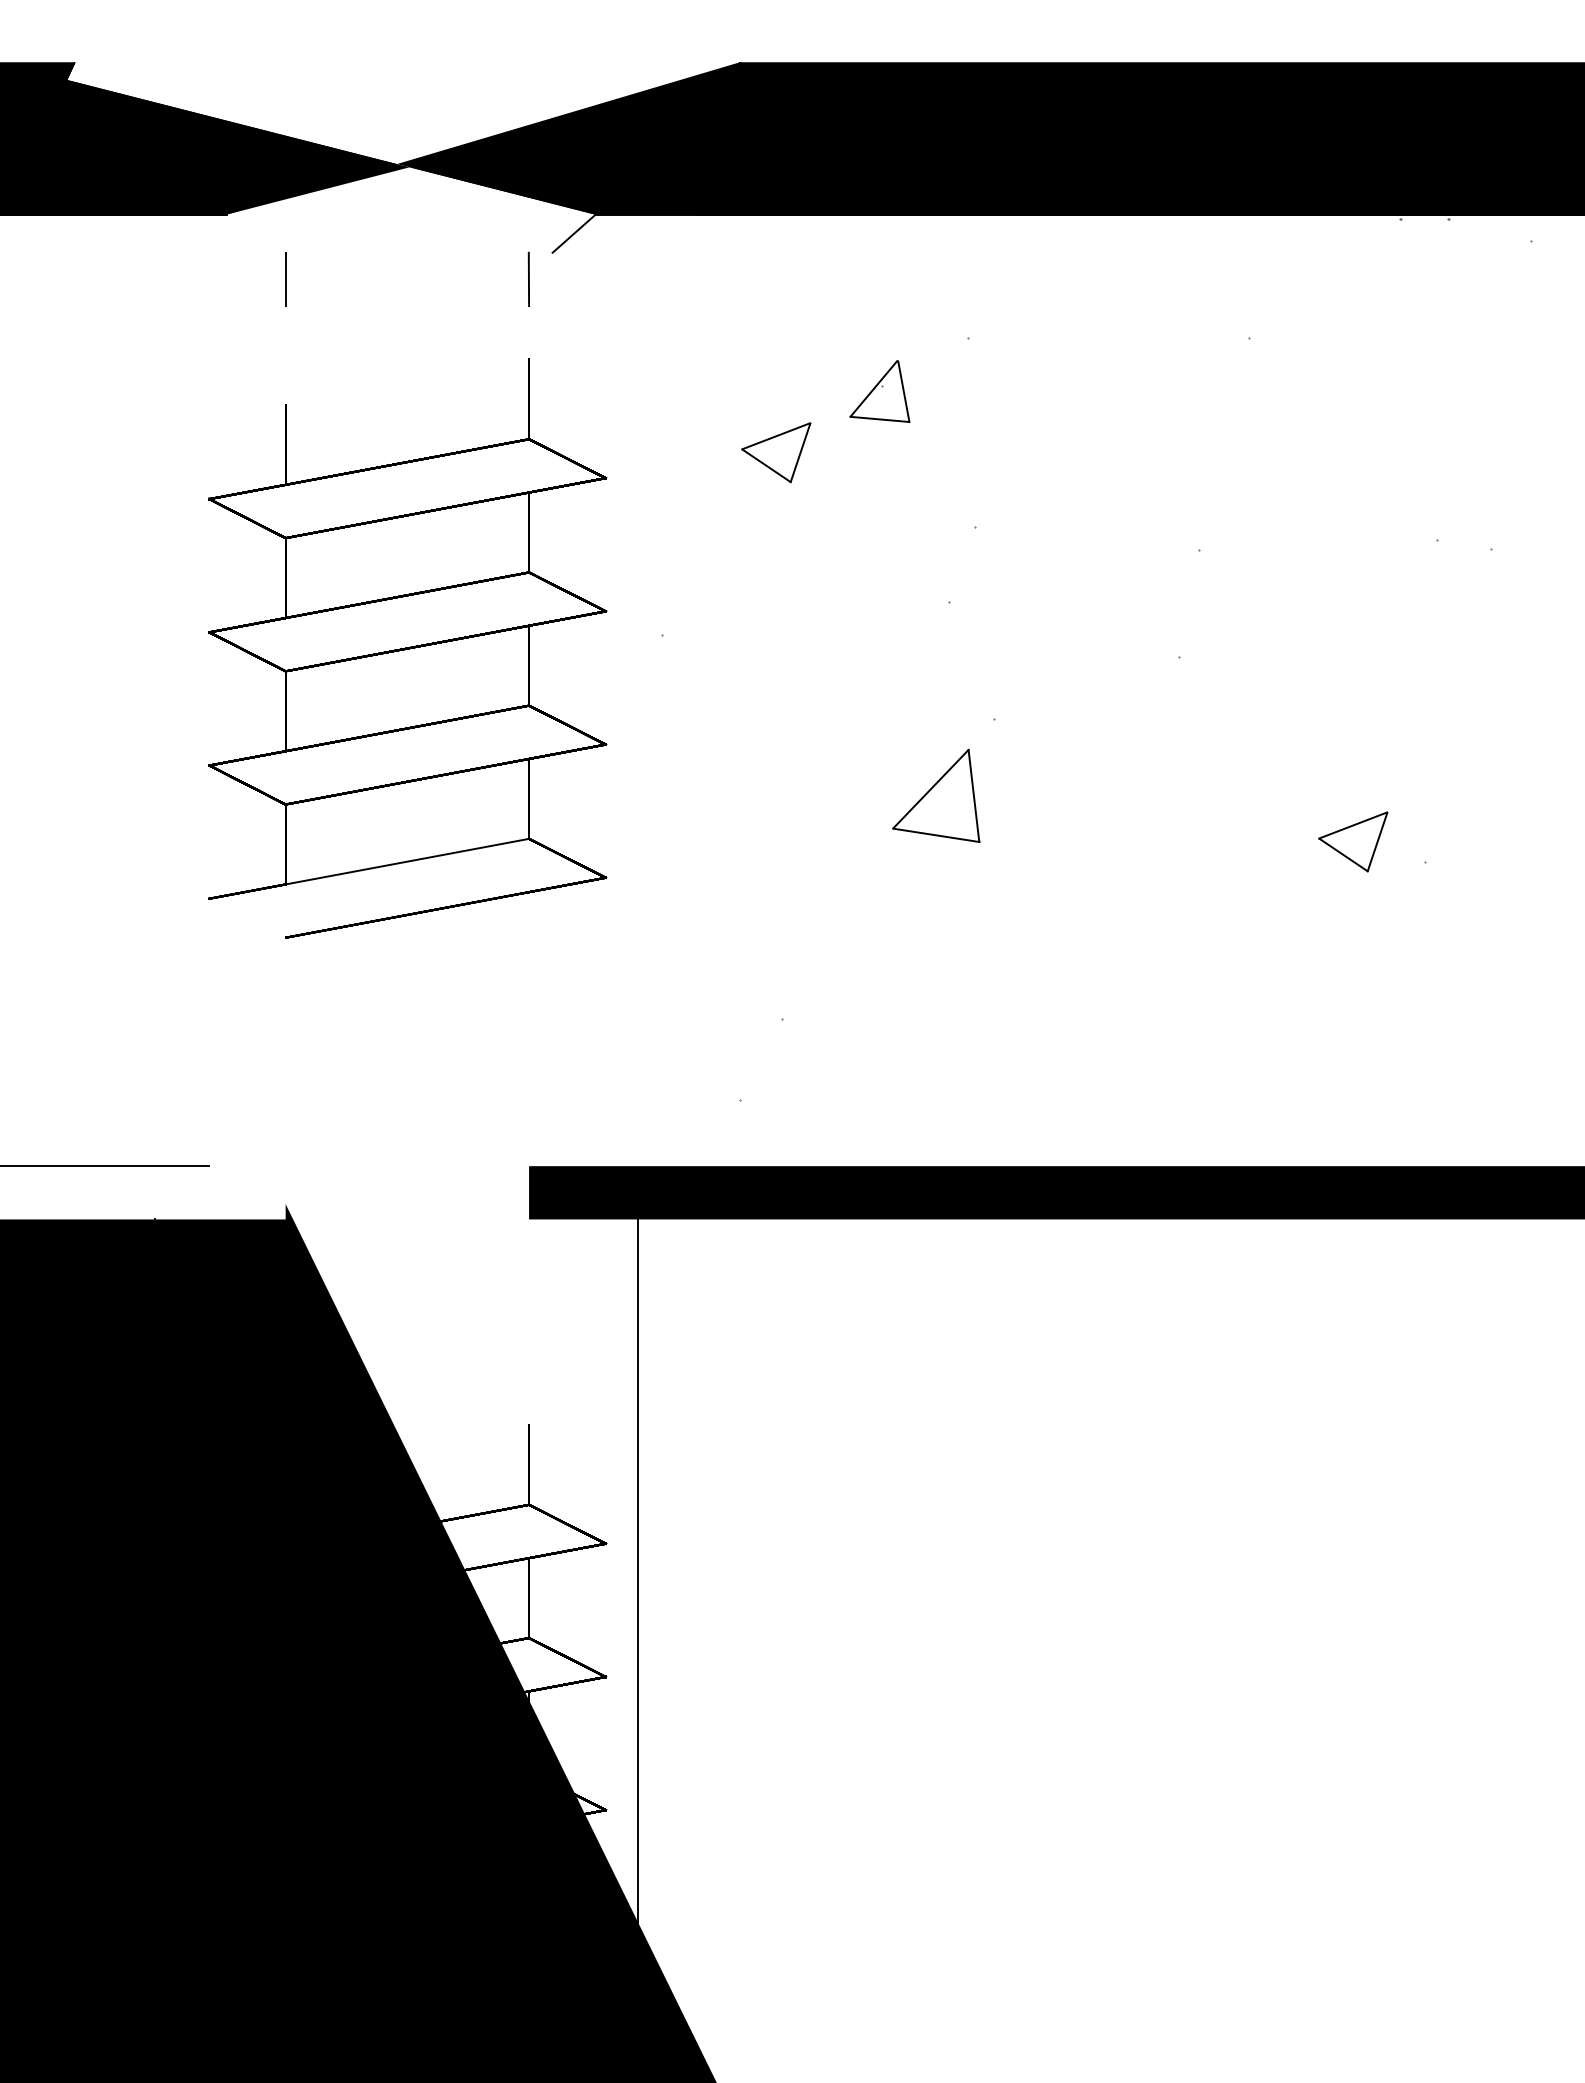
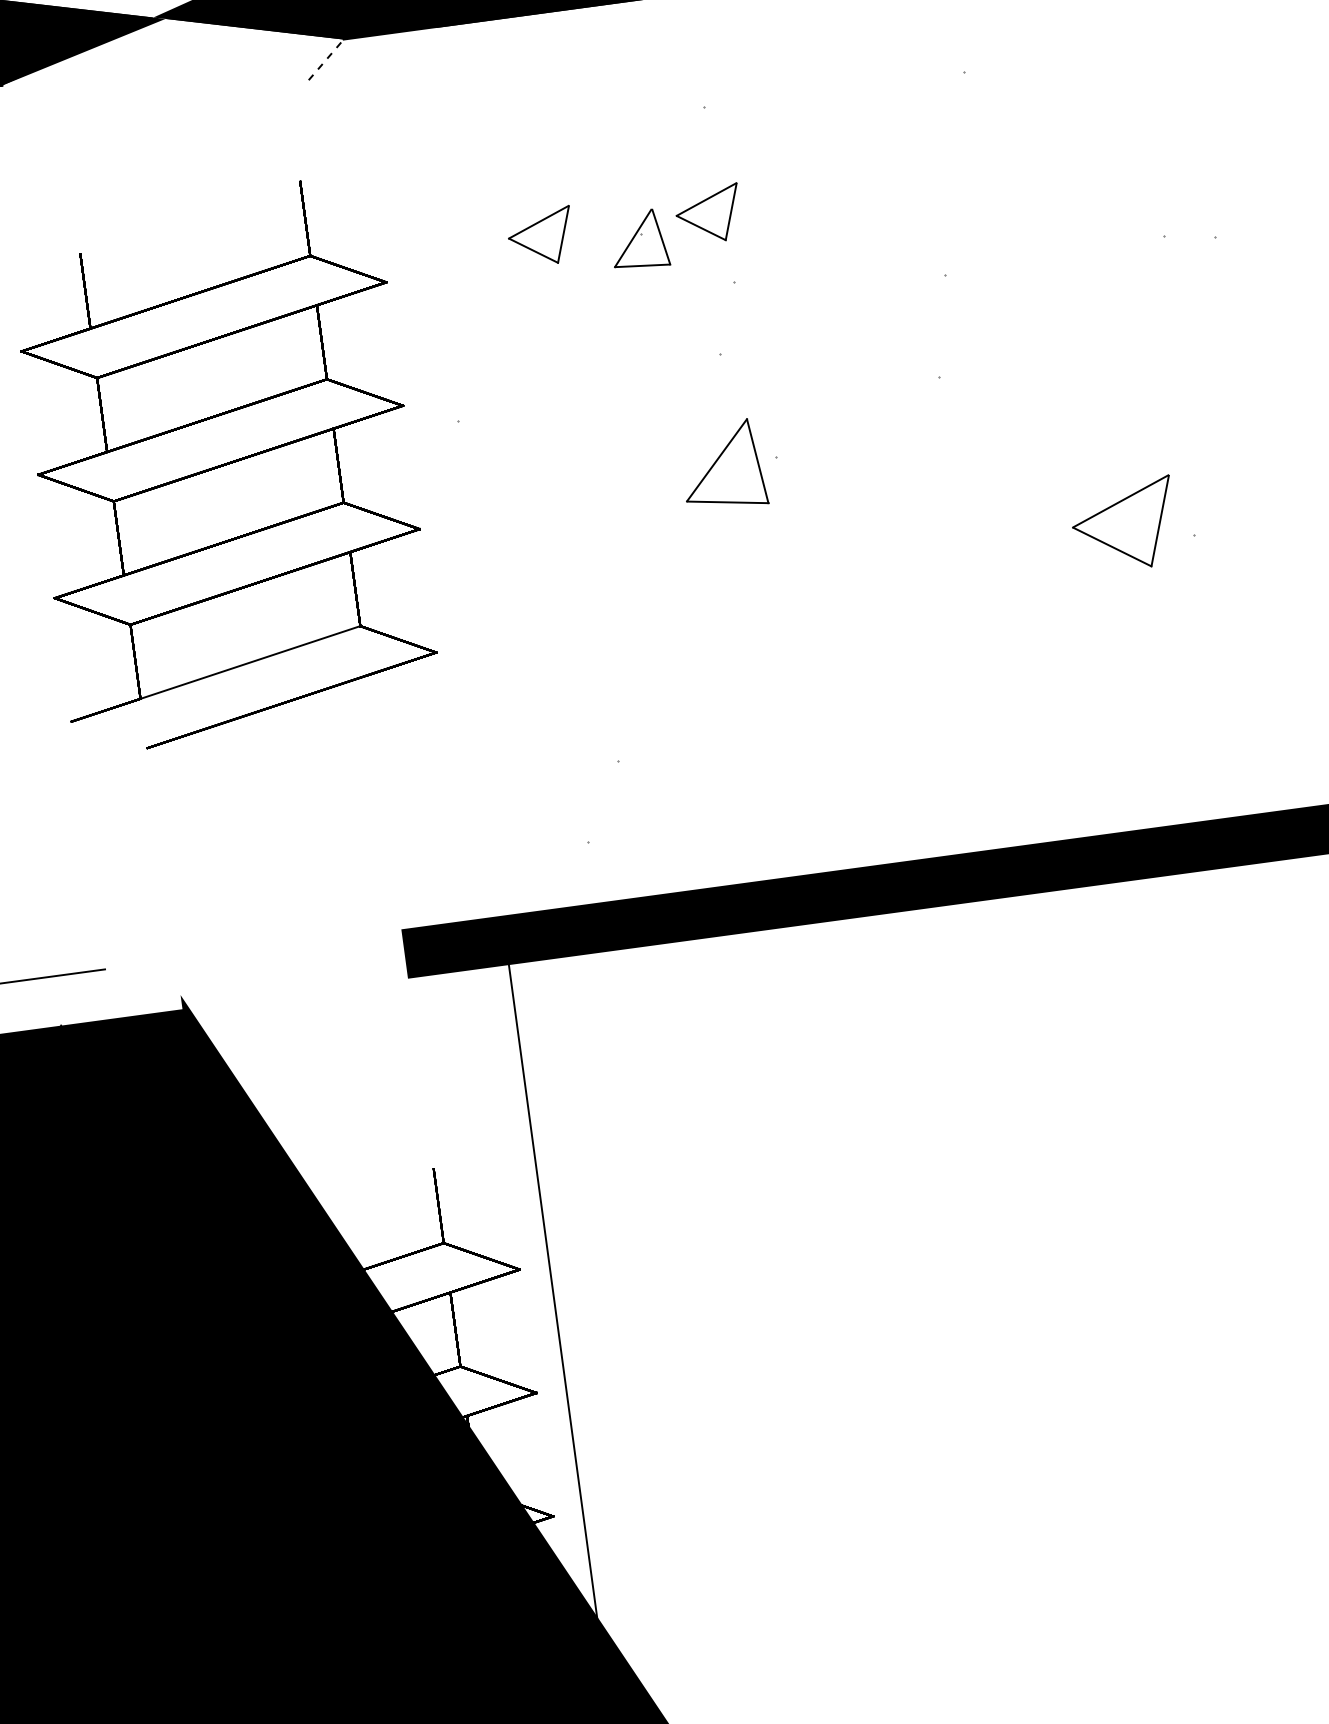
line: (574, 233) -> (326, 59), solid -> dashed
line: (285, 279) -> (64, 138), removed
line: (528, 279) -> (289, 107), removed
part: (879, 391) -> (638, 240), moved
part: (957, 452) -> (708, 214), added
part: (936, 795) -> (722, 465), moved
part: (1353, 841) -> (1124, 525), size x1.6

